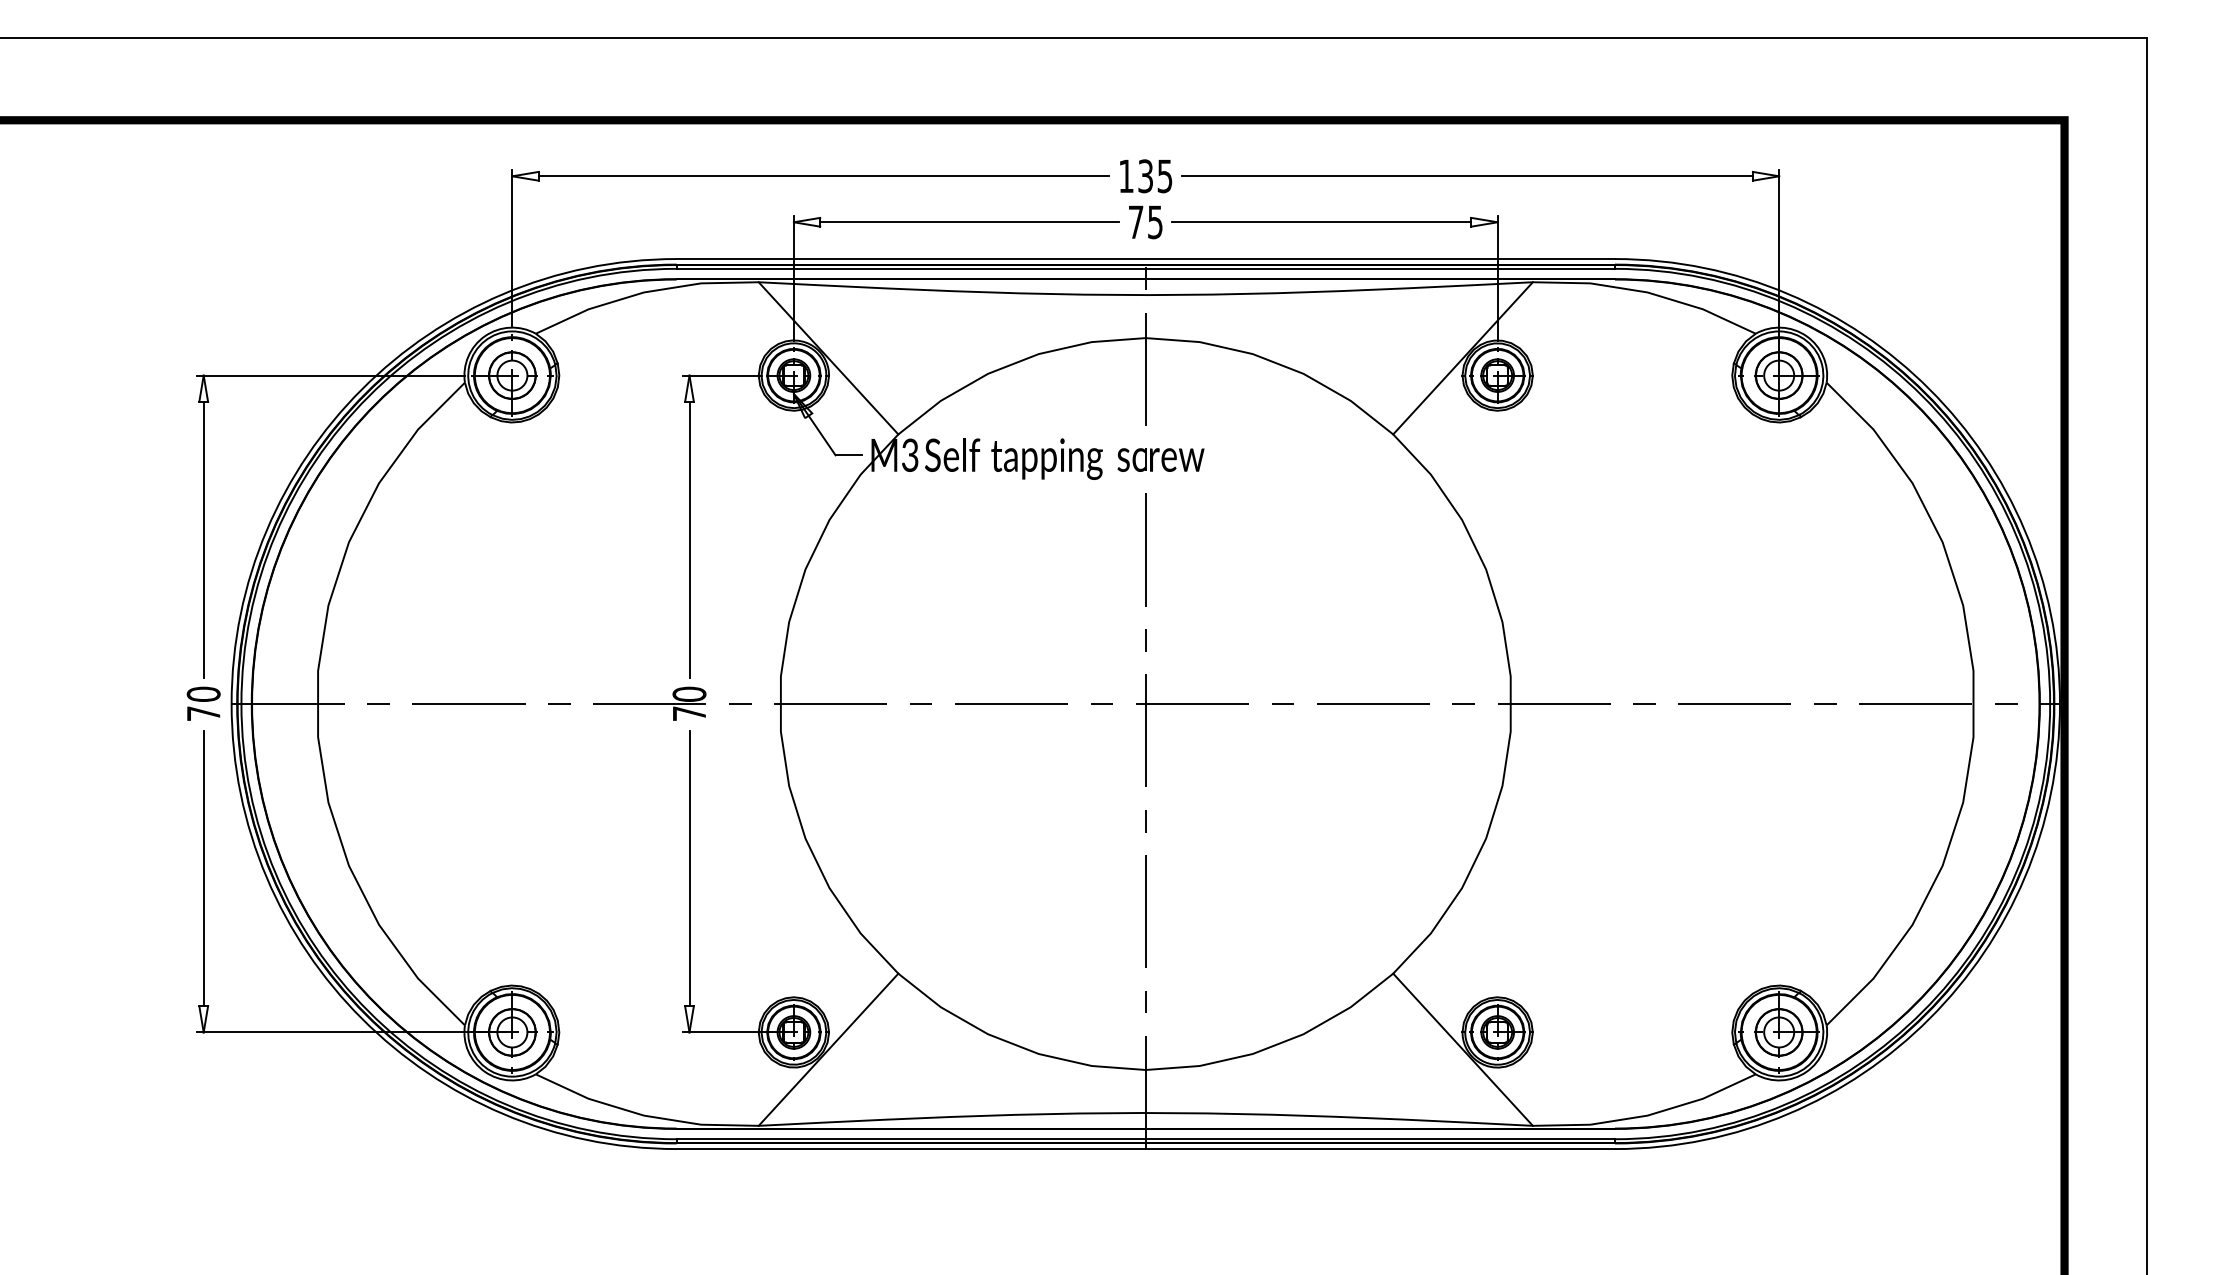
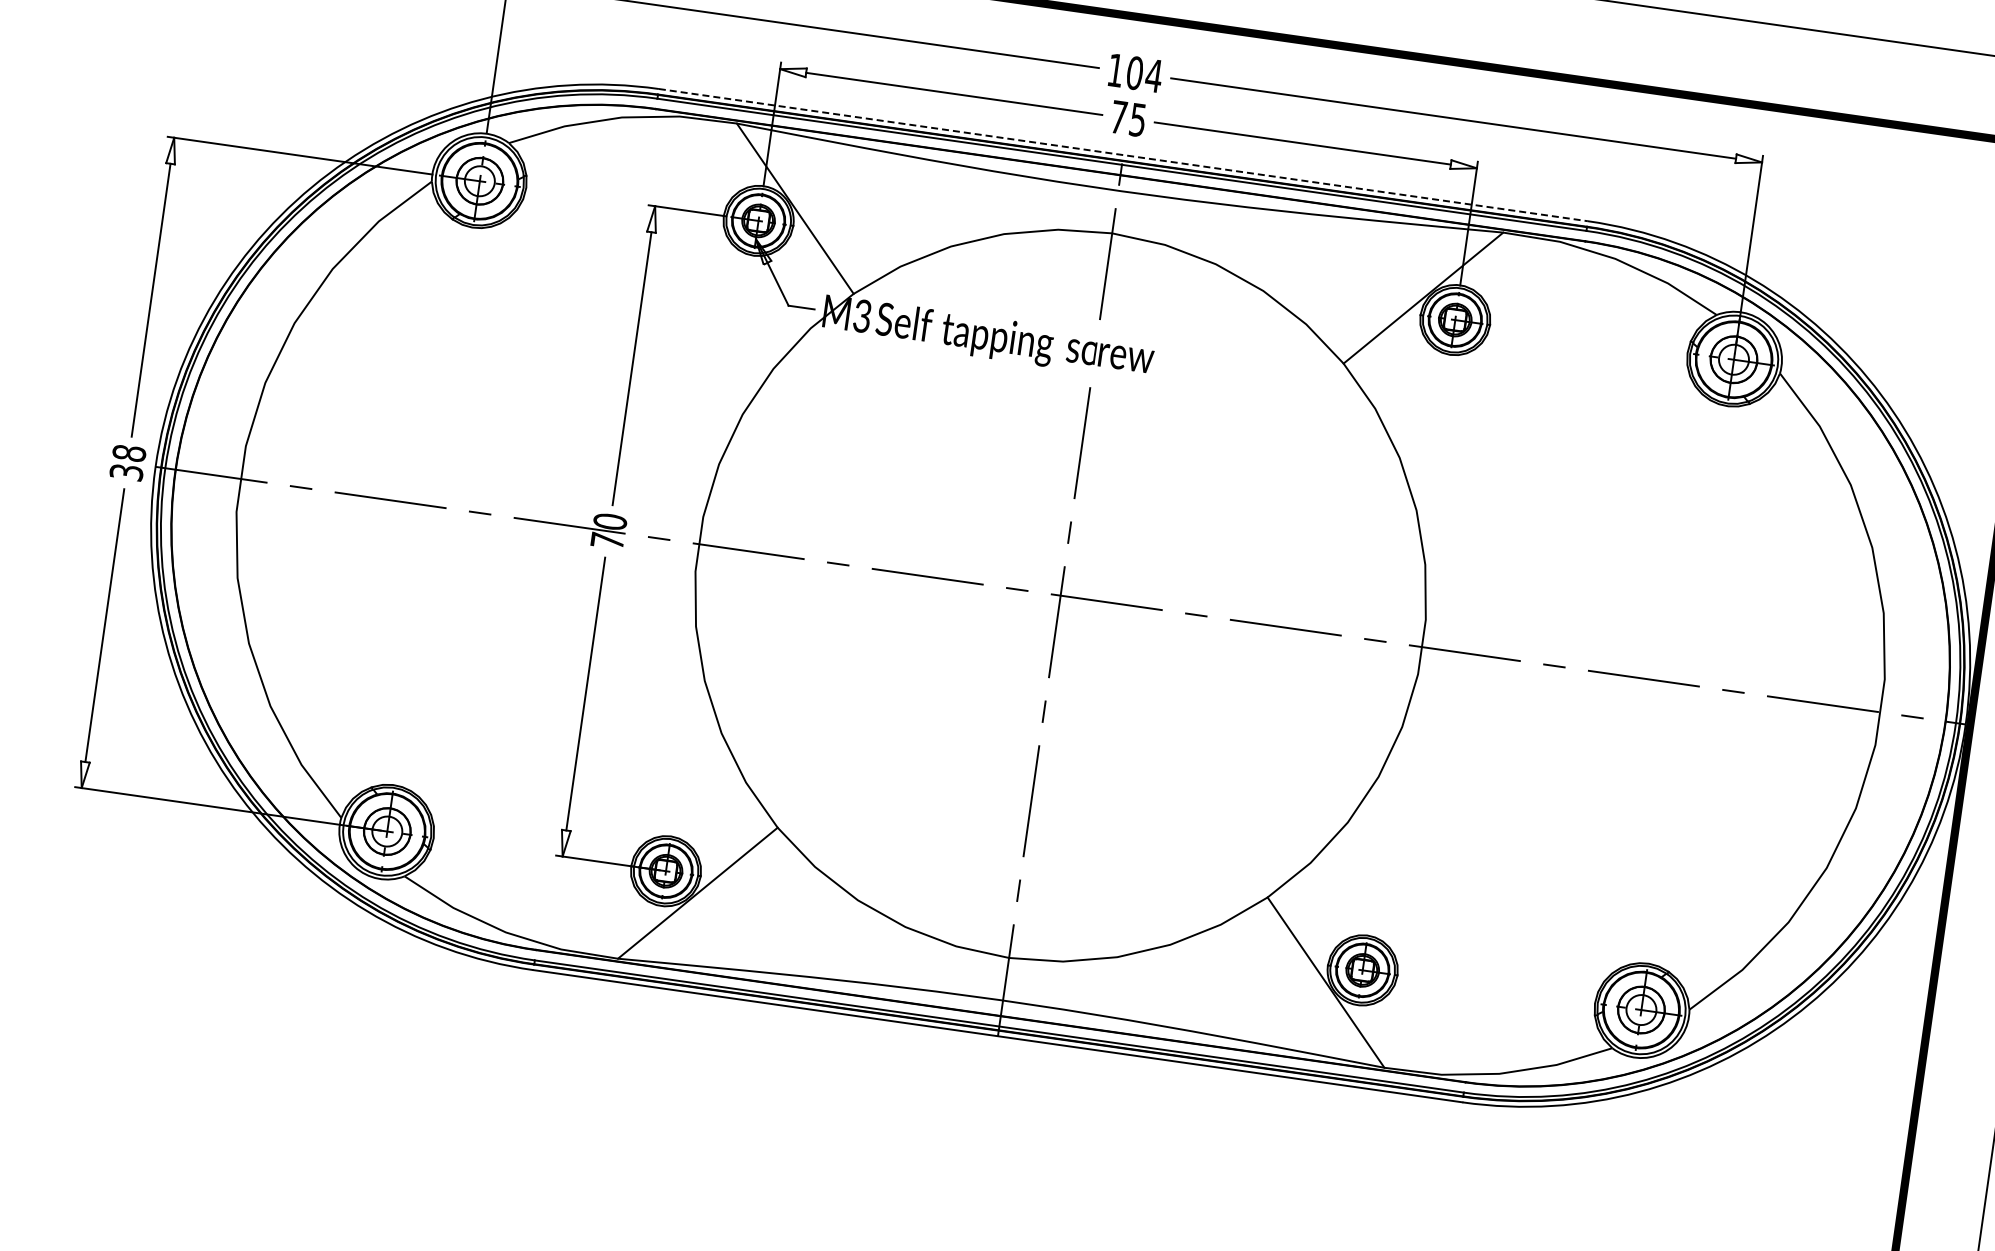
text: (1155, 176) -> (1144, 74), 135 -> 104
line: (1146, 259) -> (1123, 155), solid -> dashed
text: (203, 703) -> (127, 462), 70 -> 38

